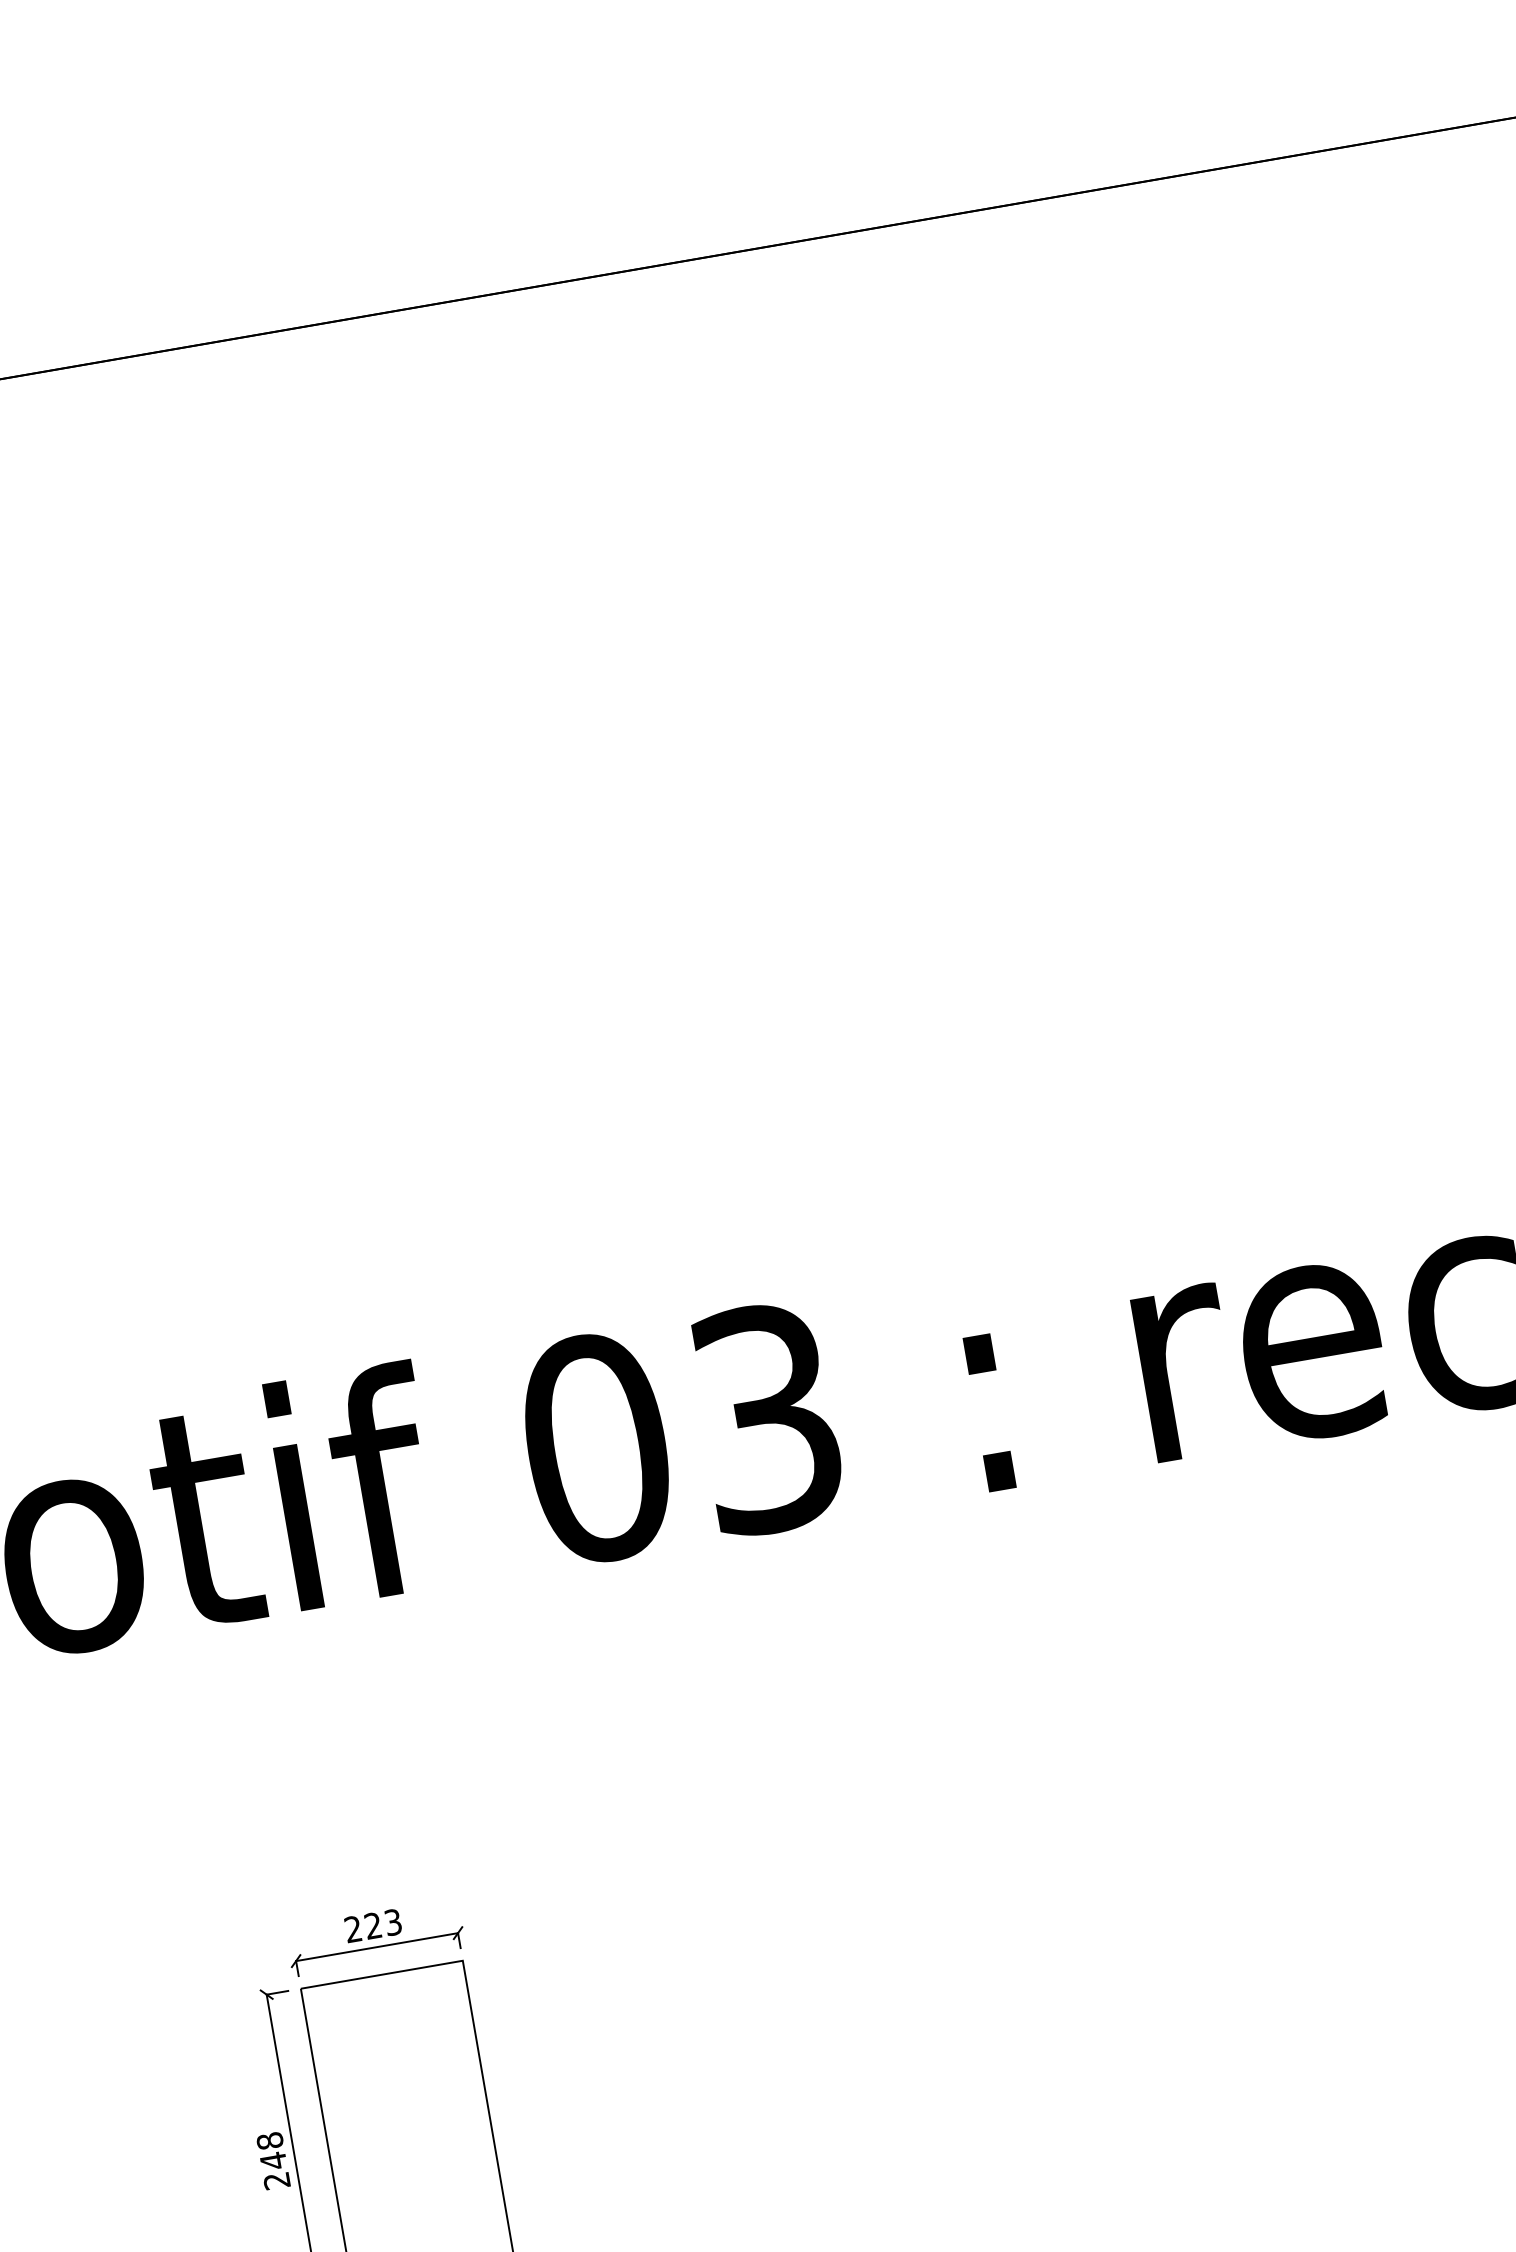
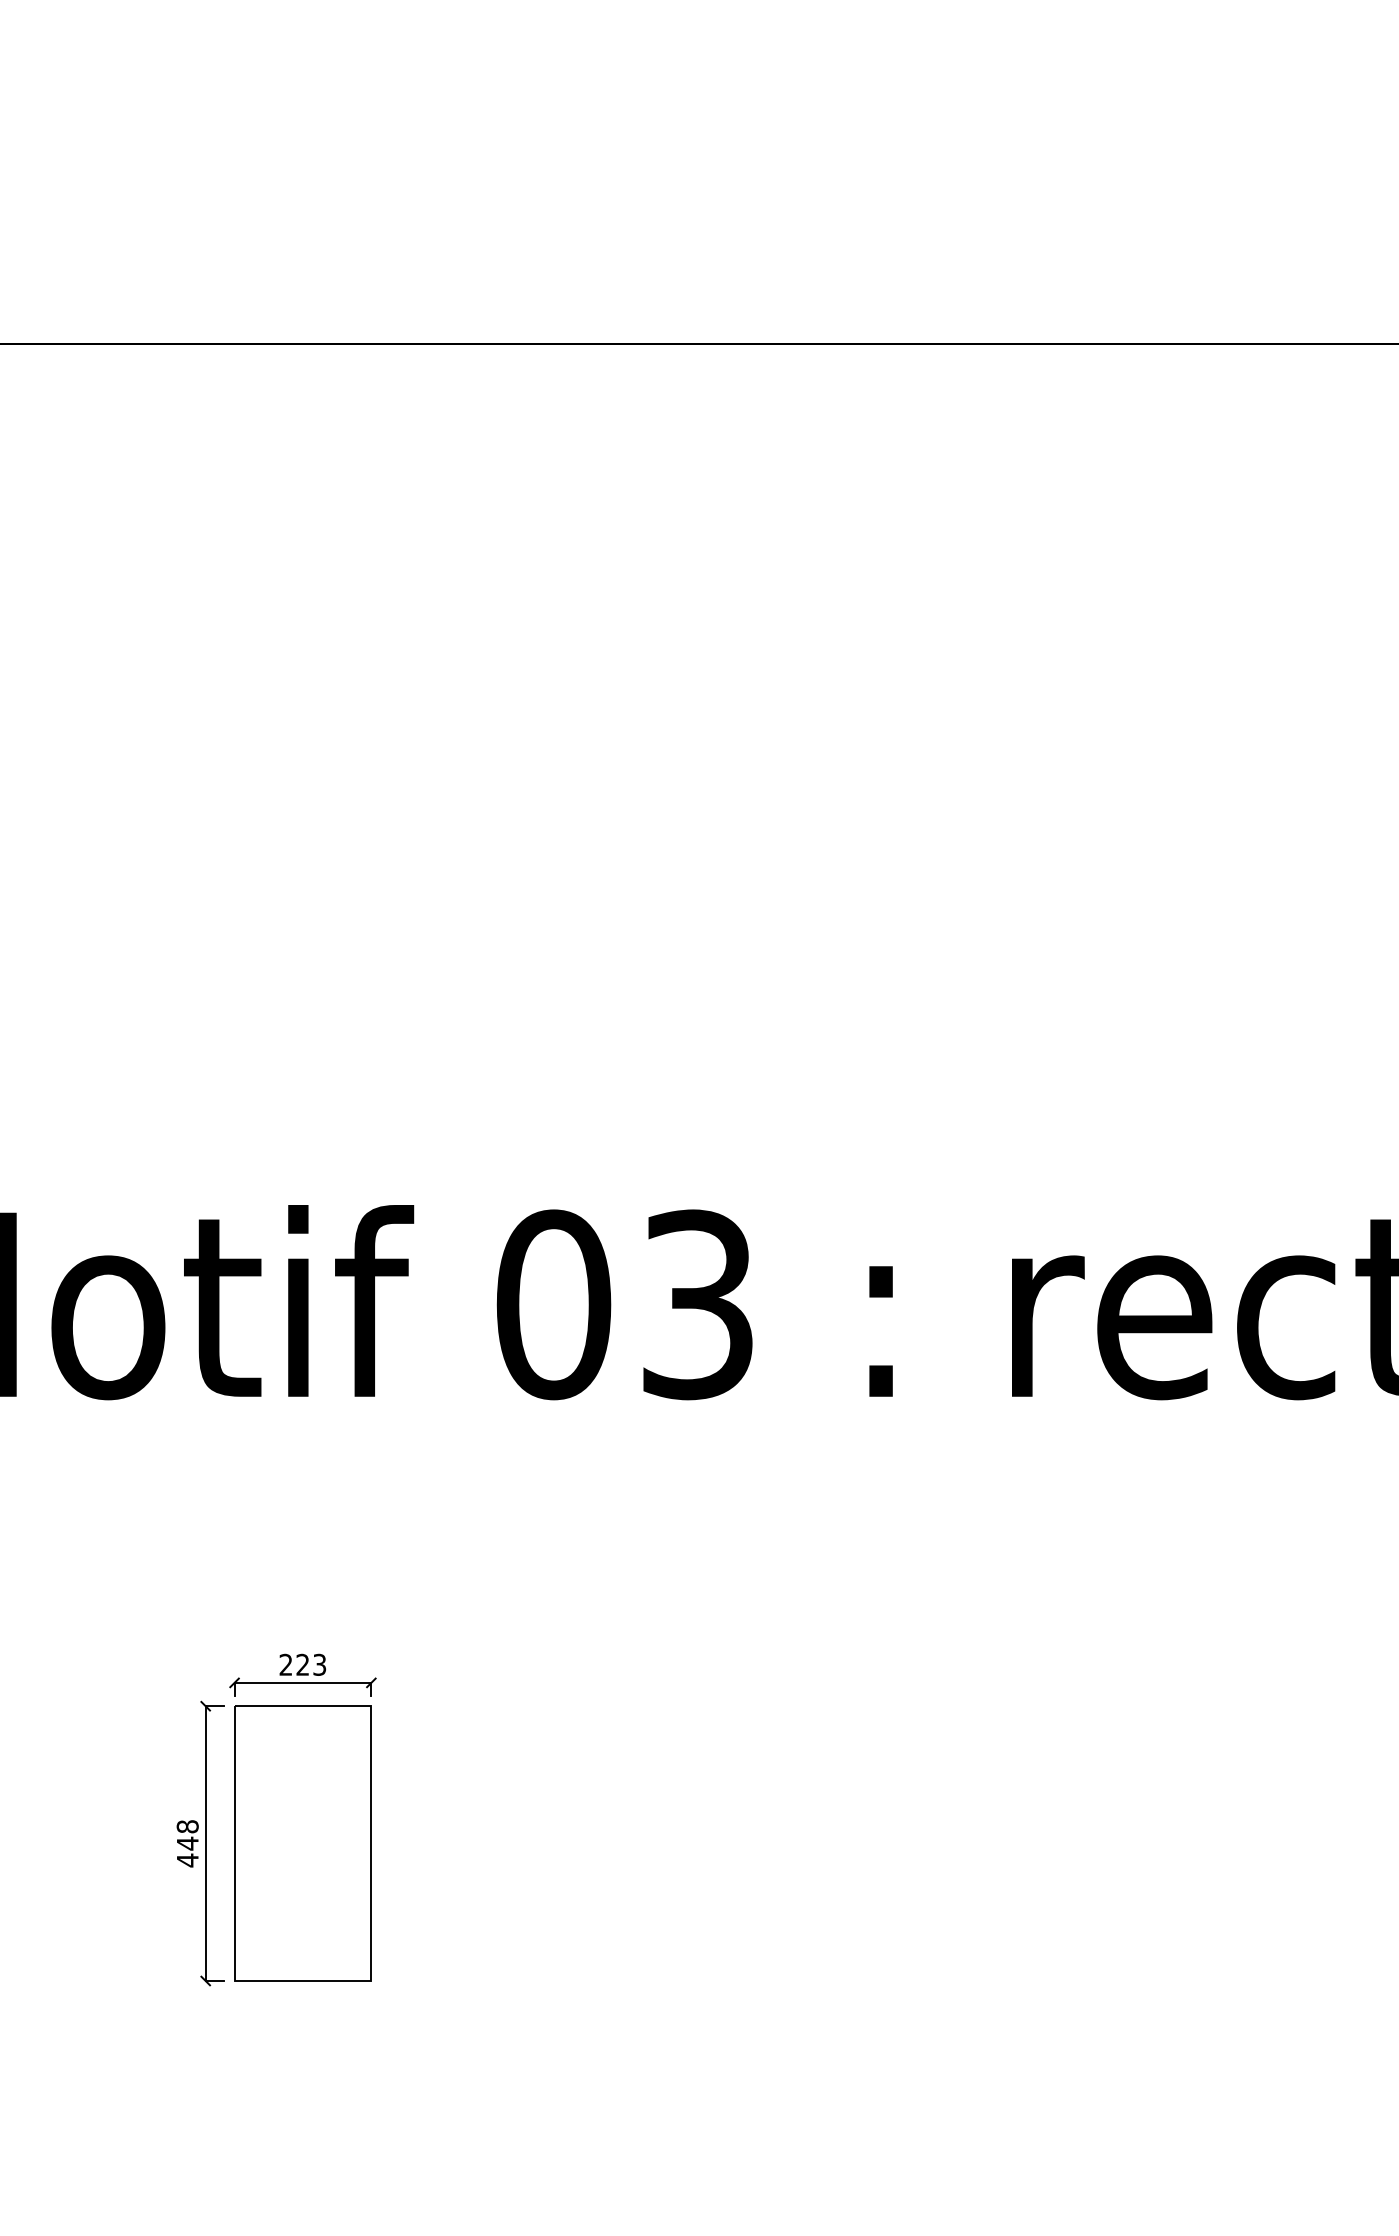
text: (276, 2181) -> (187, 1860), 248 -> 448

